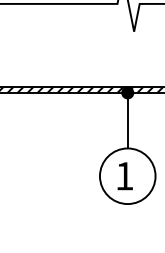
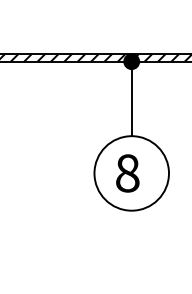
text: (124, 176) -> (127, 173), 1 -> 8

